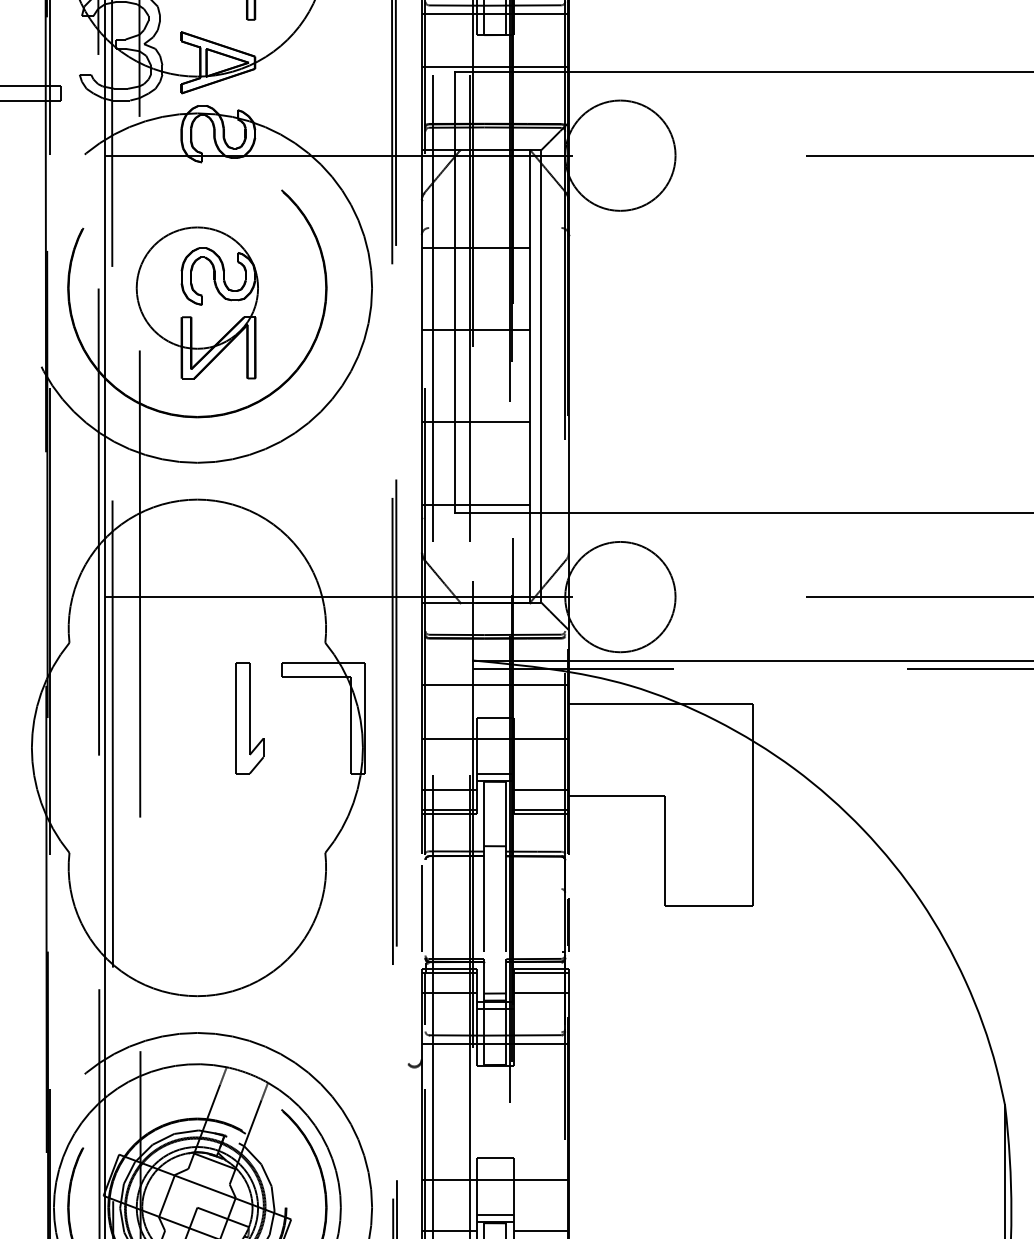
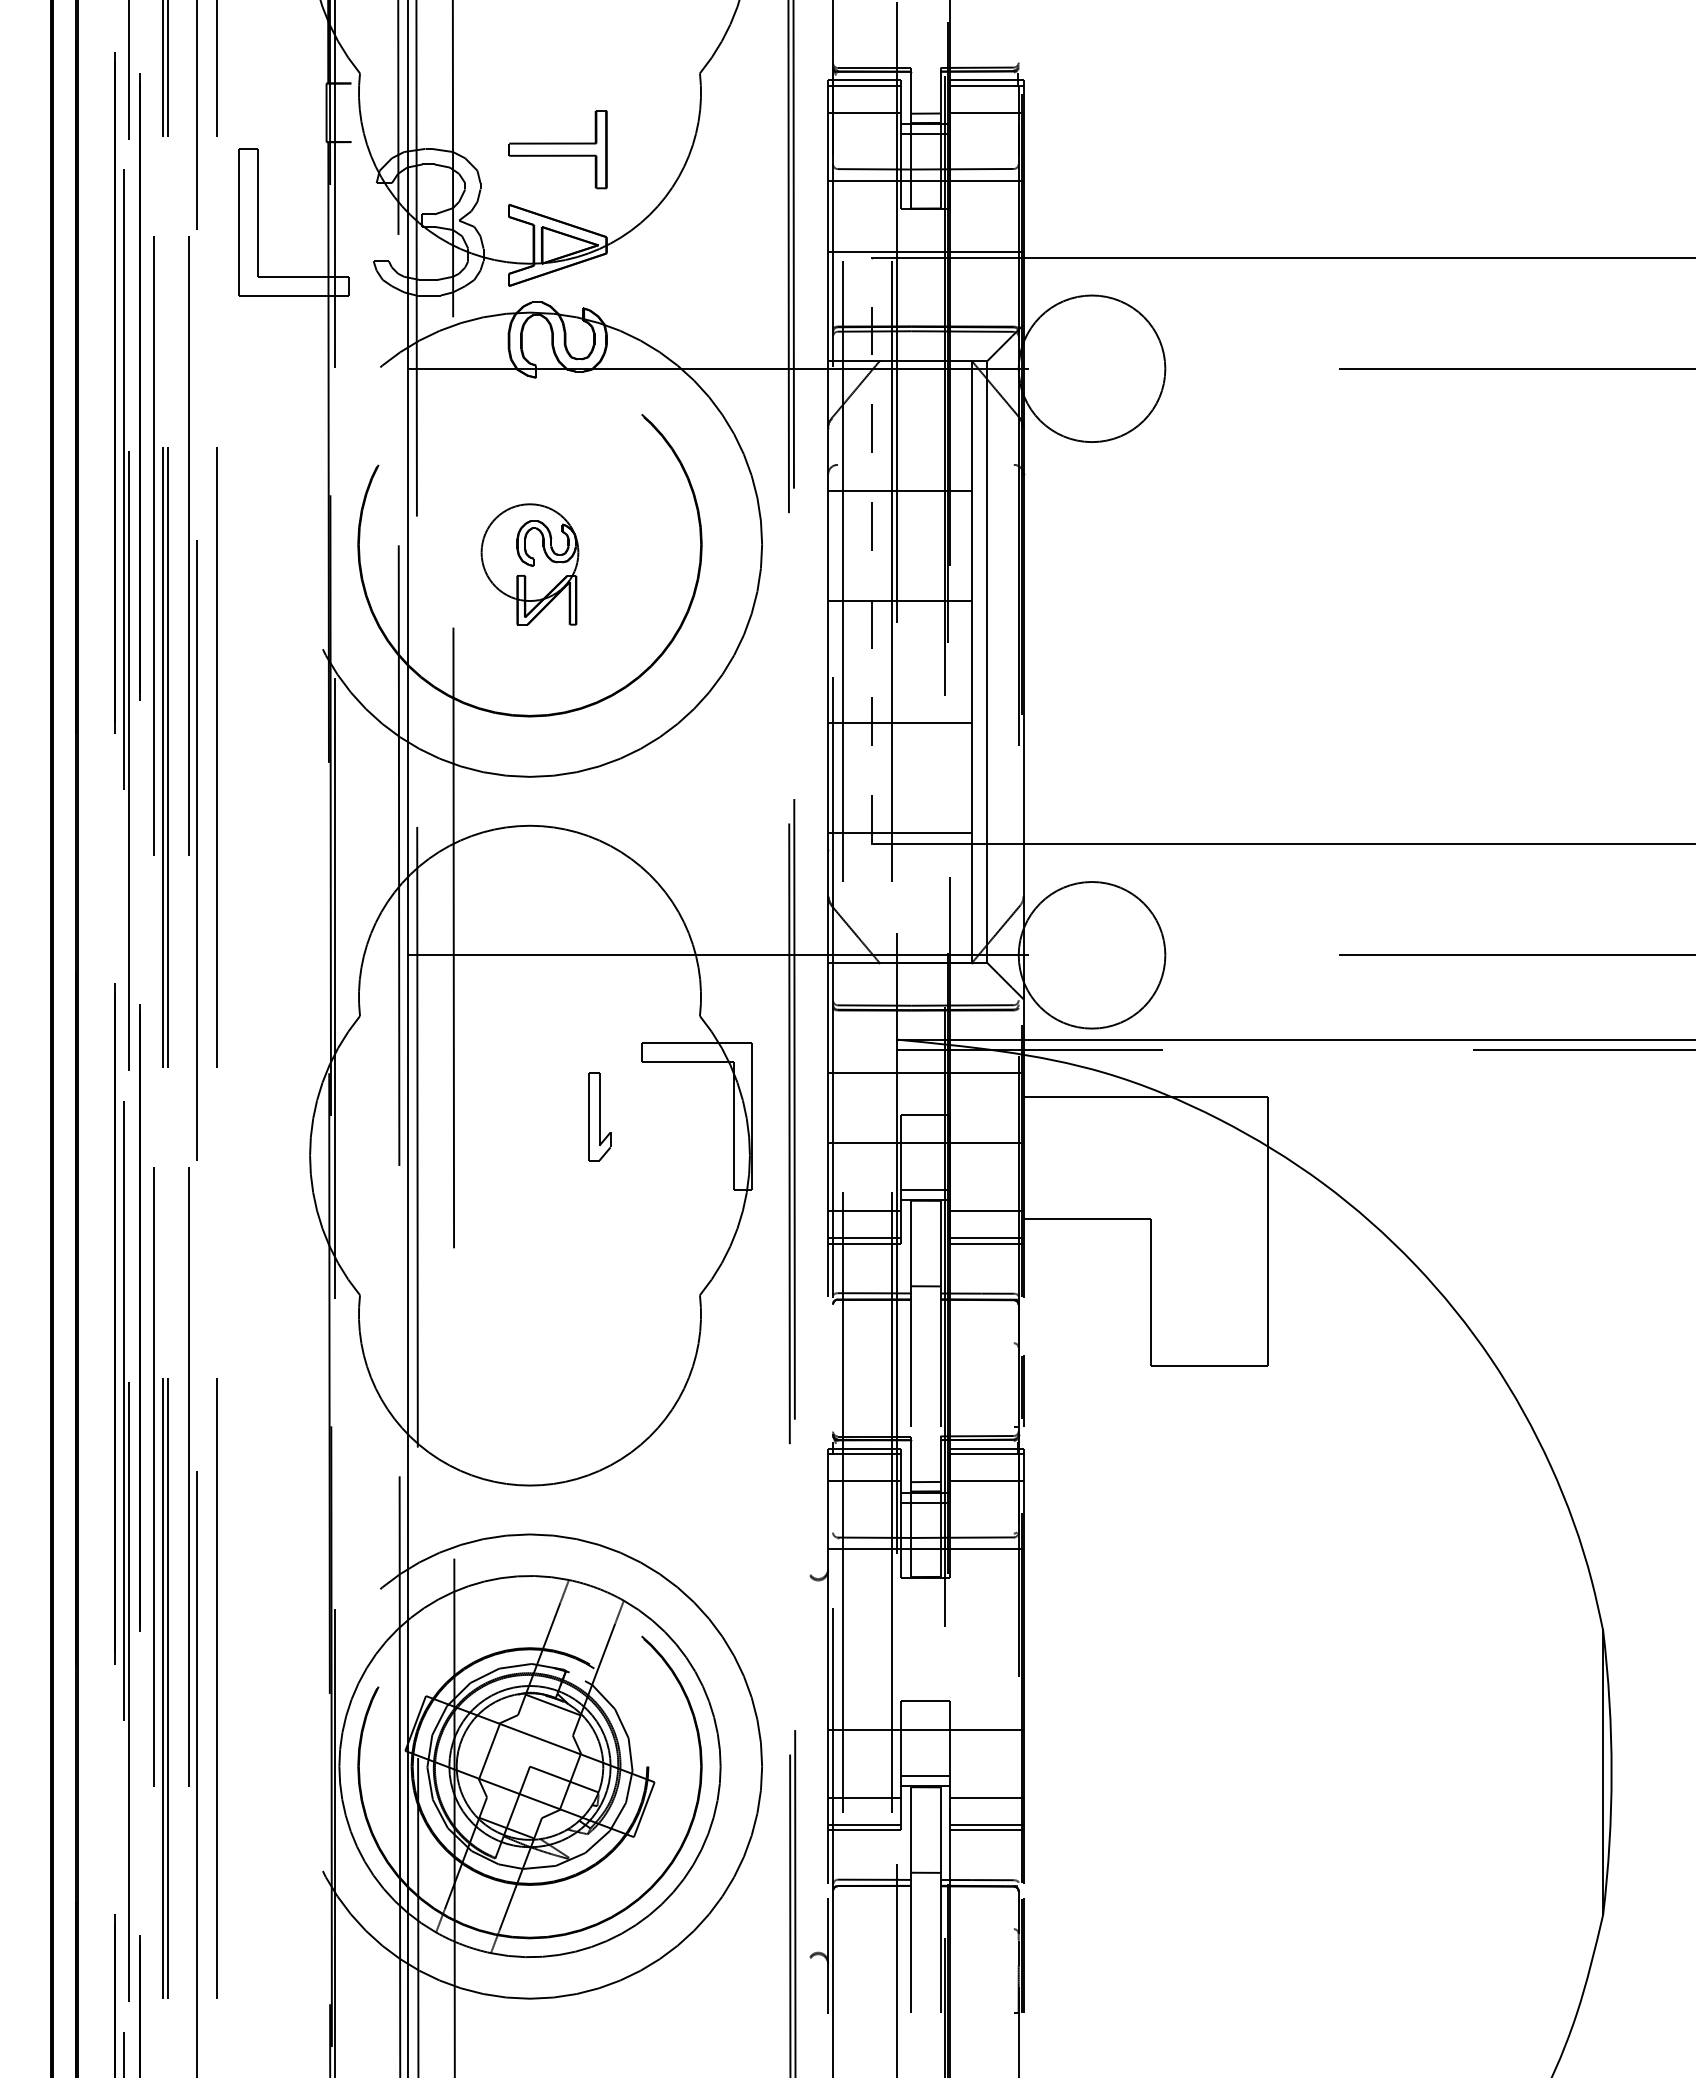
line: (455, 292) -> (872, 550), solid -> dashed
part: (197, 302) -> (529, 564), size x0.6
part: (249, 718) -> (599, 1116), size x0.6
line: (422, 908) -> (828, 1369), removed
line: (425, 998) -> (833, 1488), removed

